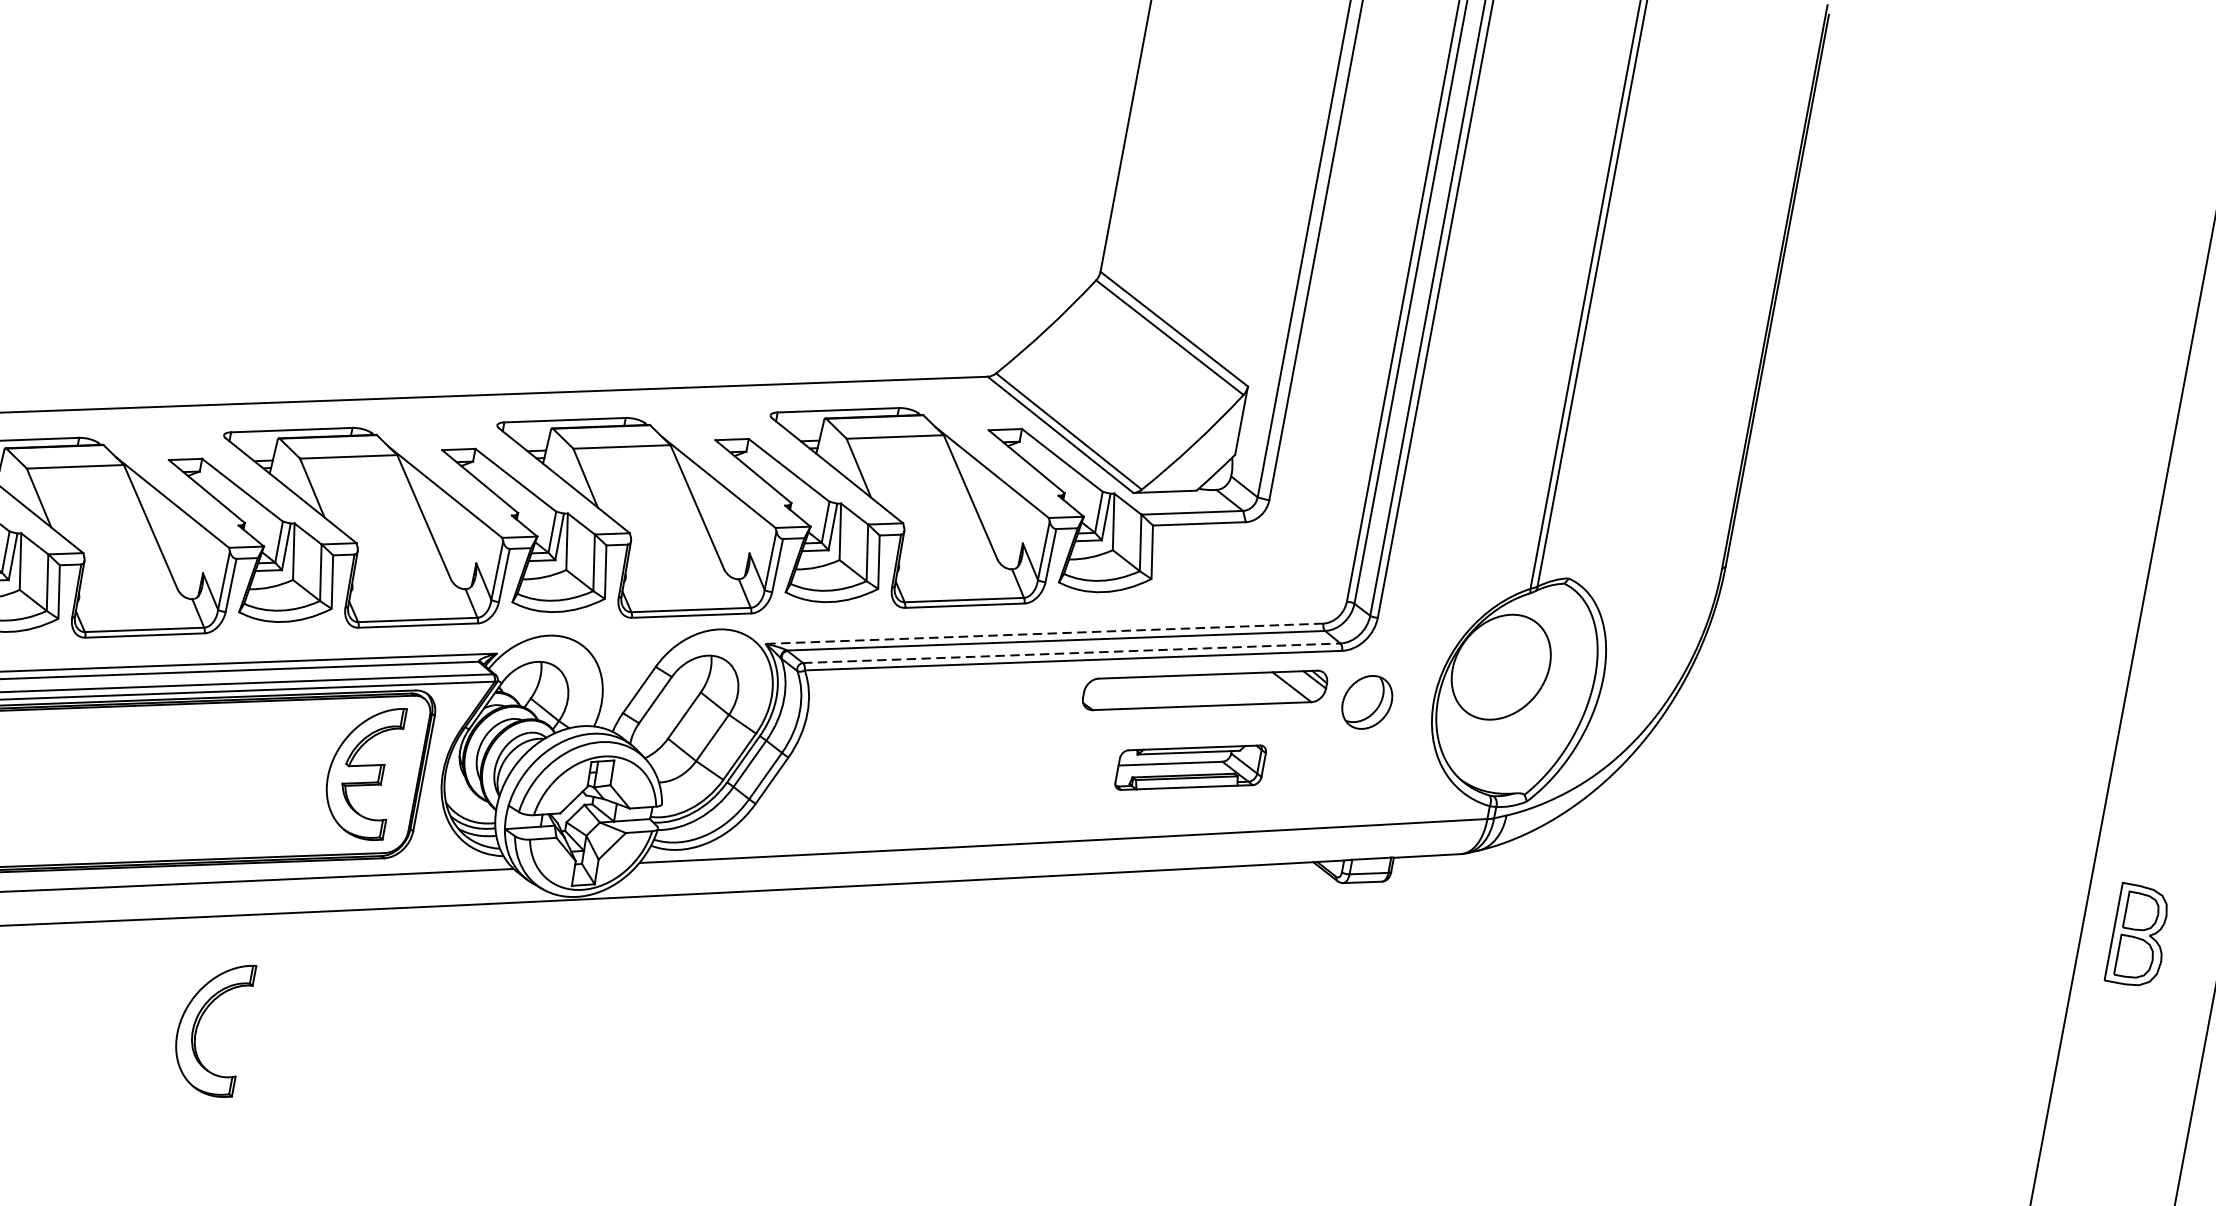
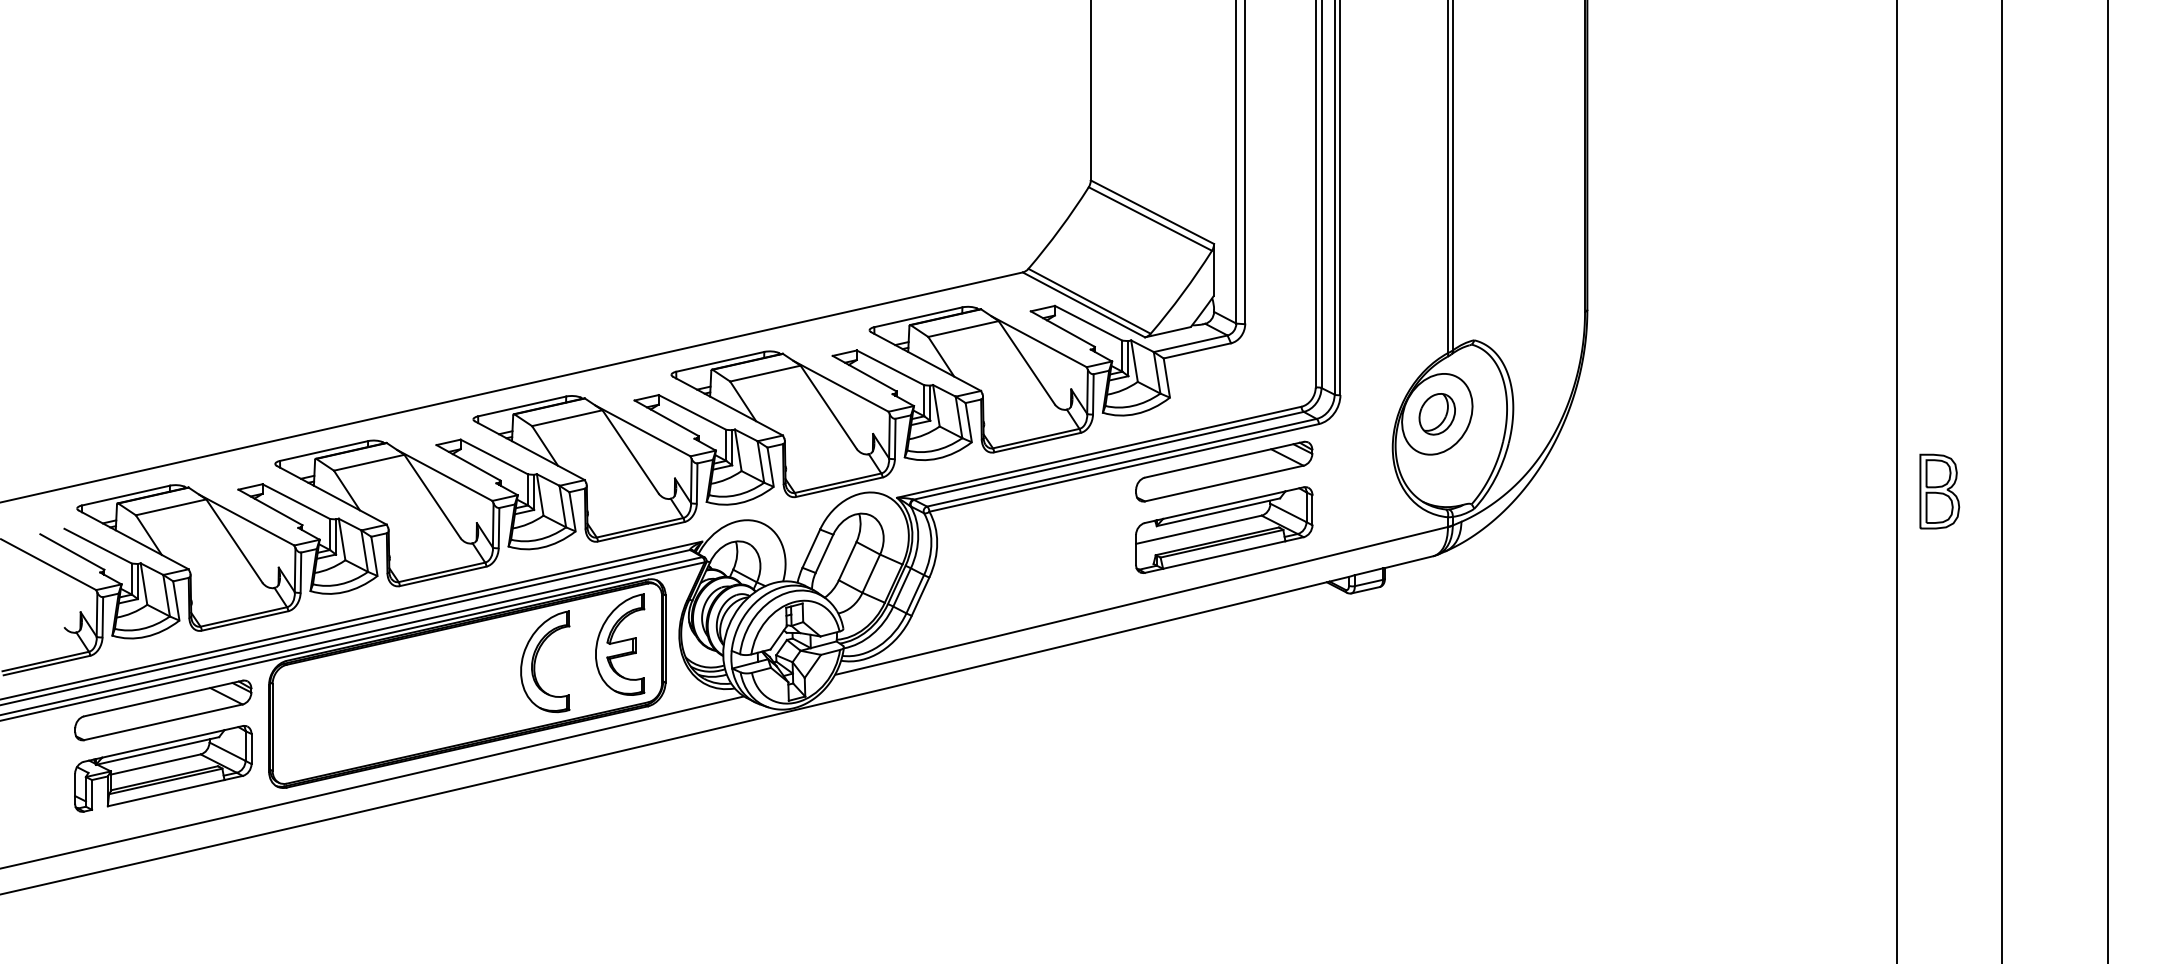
line: (1043, 633) -> (1098, 452), dashed -> solid
line: (1071, 652) -> (1121, 462), dashed -> solid
part: (1366, 702) -> (1436, 414), moved
part: (1191, 767) -> (1224, 529), size x1.67
part: (2138, 936) -> (1939, 491), moved
part: (200, 1021) -> (536, 659), moved

